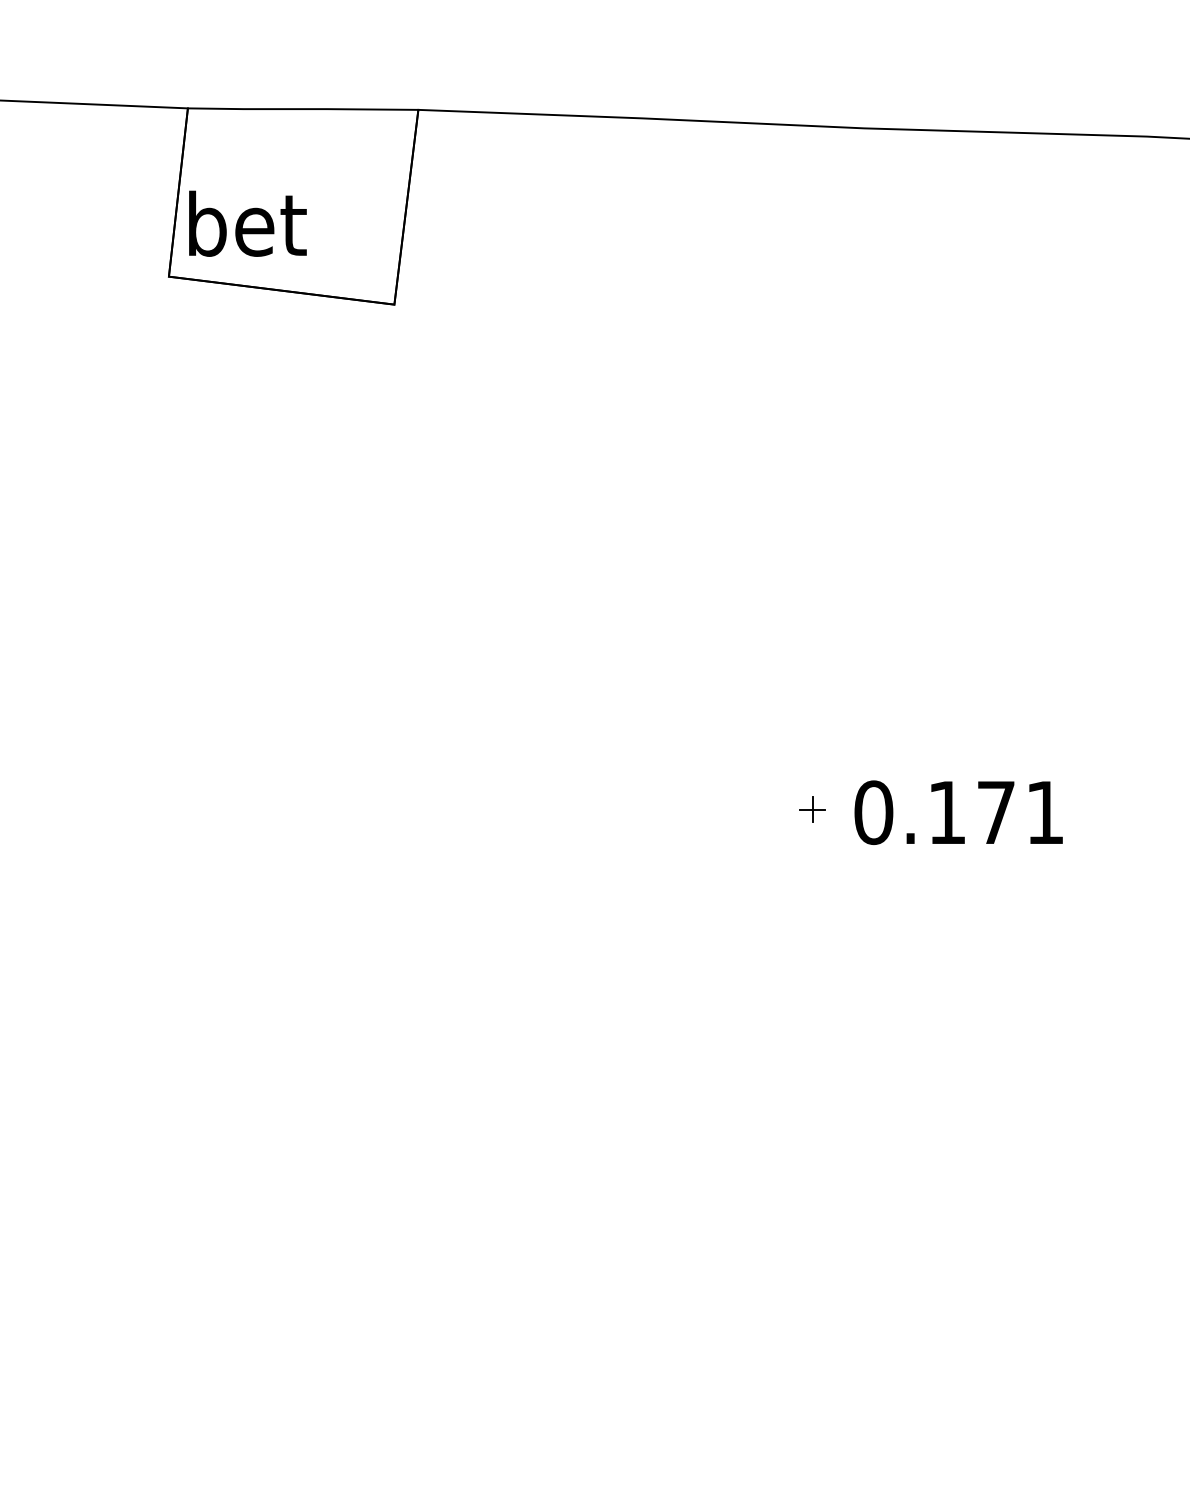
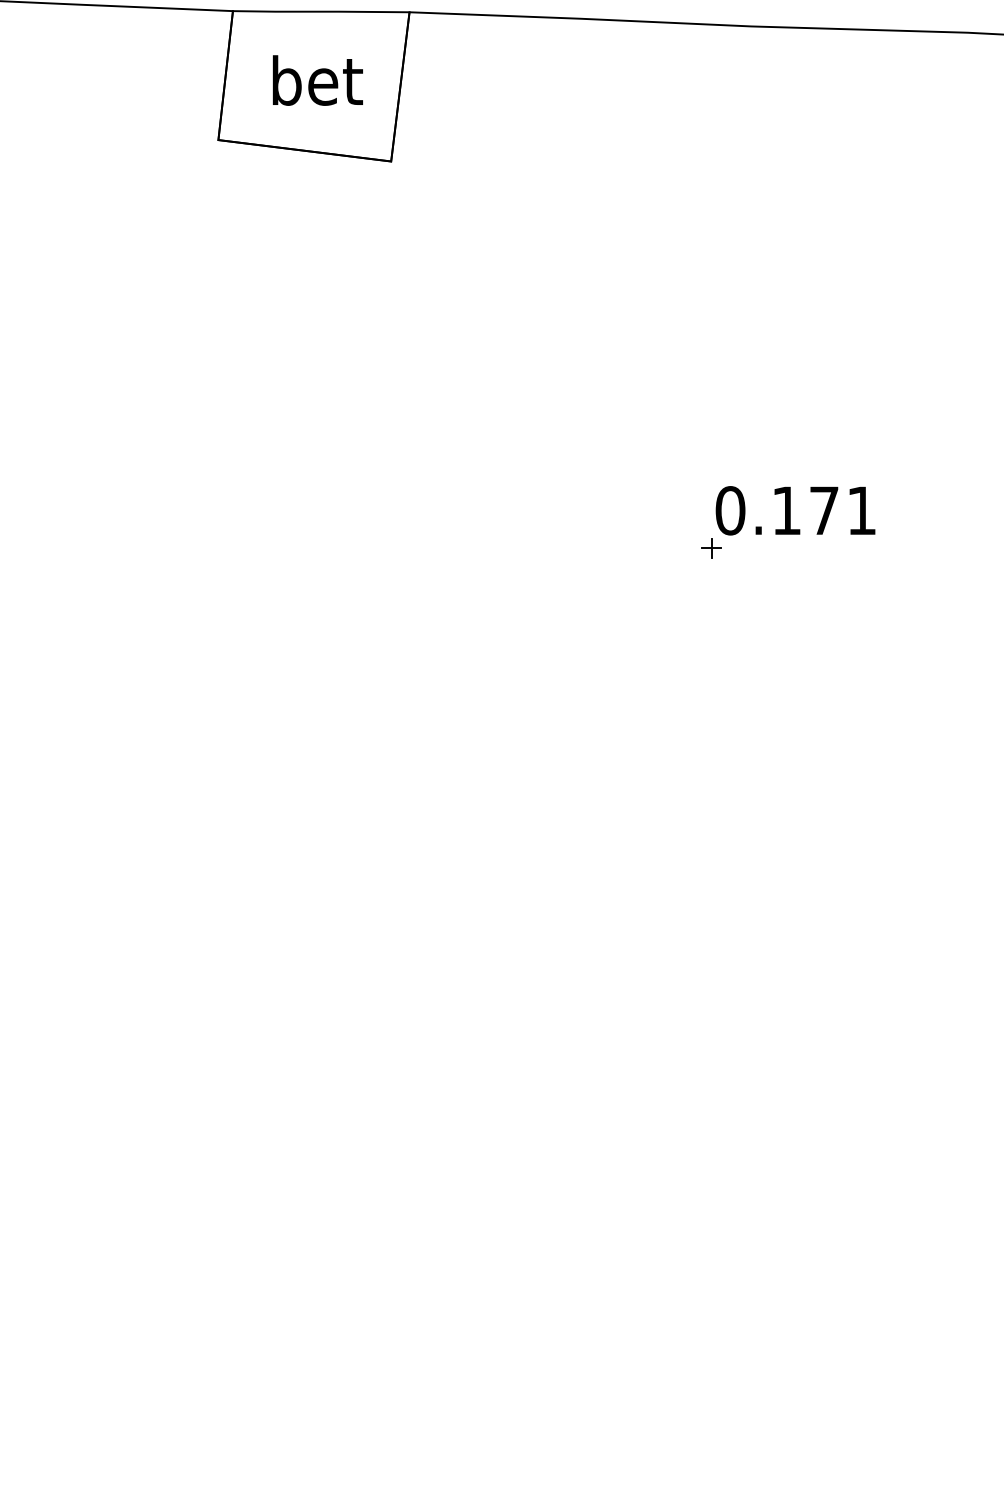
text: (247, 223) -> (317, 80), moved
text: (958, 812) -> (795, 510), moved

